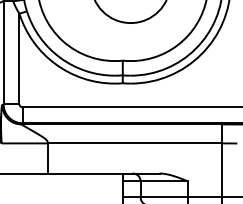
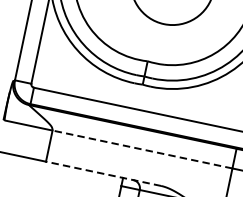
line: (134, 143) -> (141, 149), solid -> dashed
line: (103, 173) -> (103, 173), solid -> dashed

